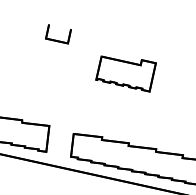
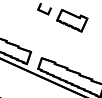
part: (126, 73) -> (72, 20), moved

